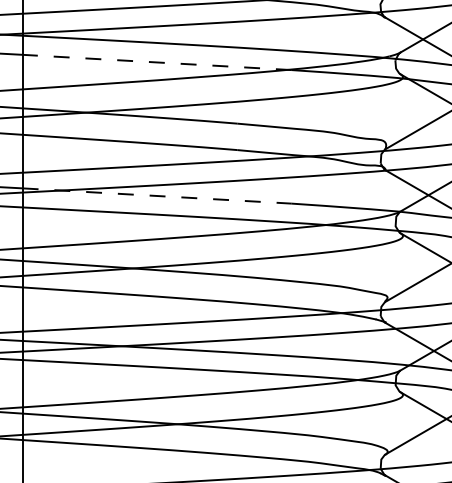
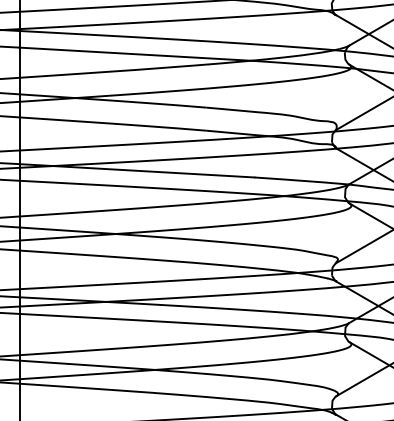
line: (156, 62) -> (136, 54), dashed -> solid
line: (156, 195) -> (136, 170), dashed -> solid

